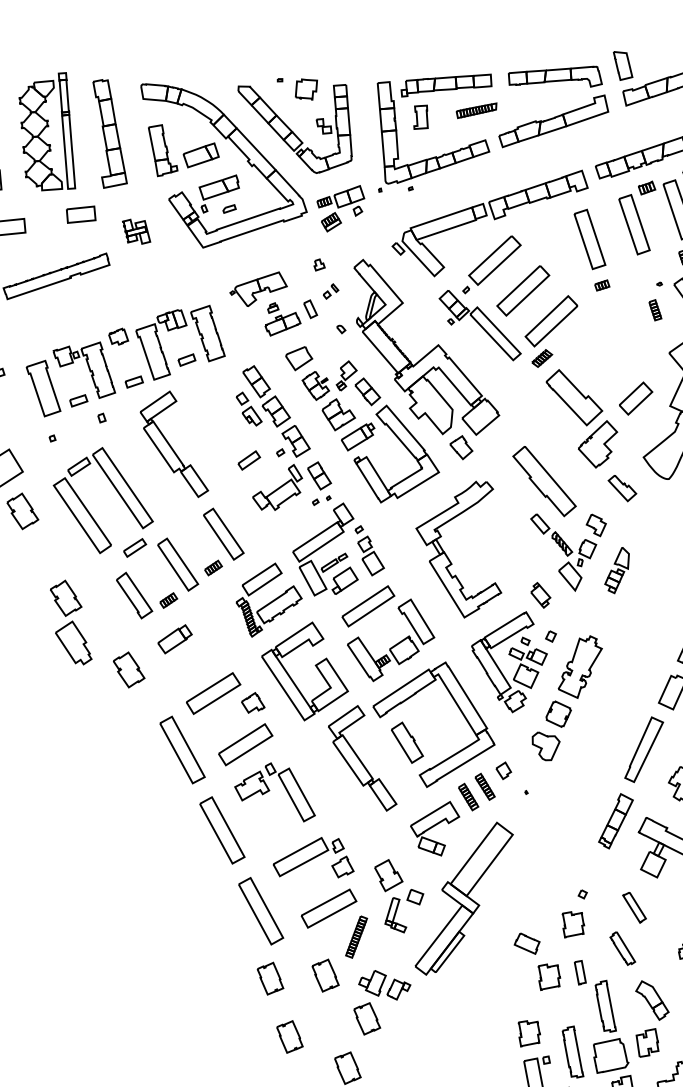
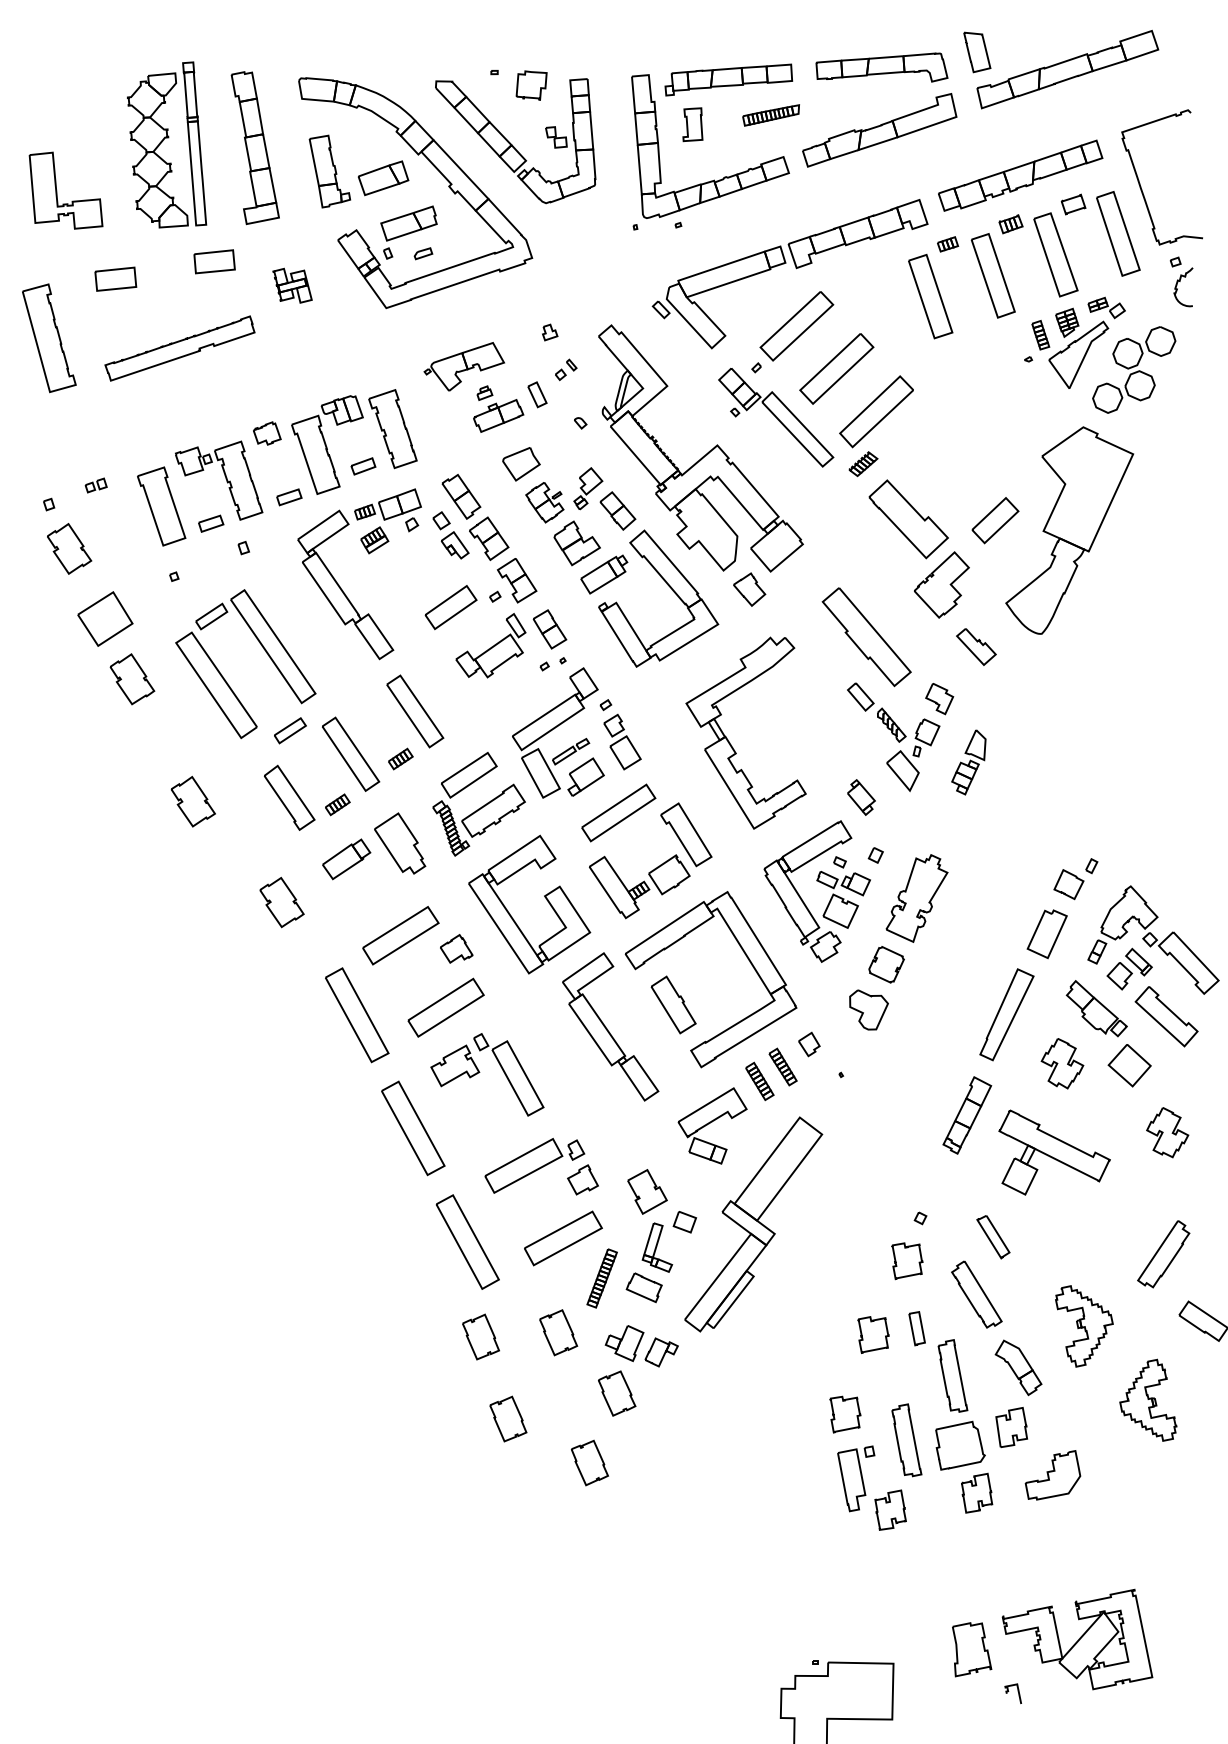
part: (340, 208) -> (387, 521), moved
part: (602, 285) -> (948, 244), moved
part: (655, 310) -> (1040, 335), moved
part: (248, 460) -> (450, 607), size x1.67
part: (74, 642) -> (400, 843), moved
part: (526, 943) -> (643, 1287), moved
part: (622, 948) -> (976, 1294), size x1.43

